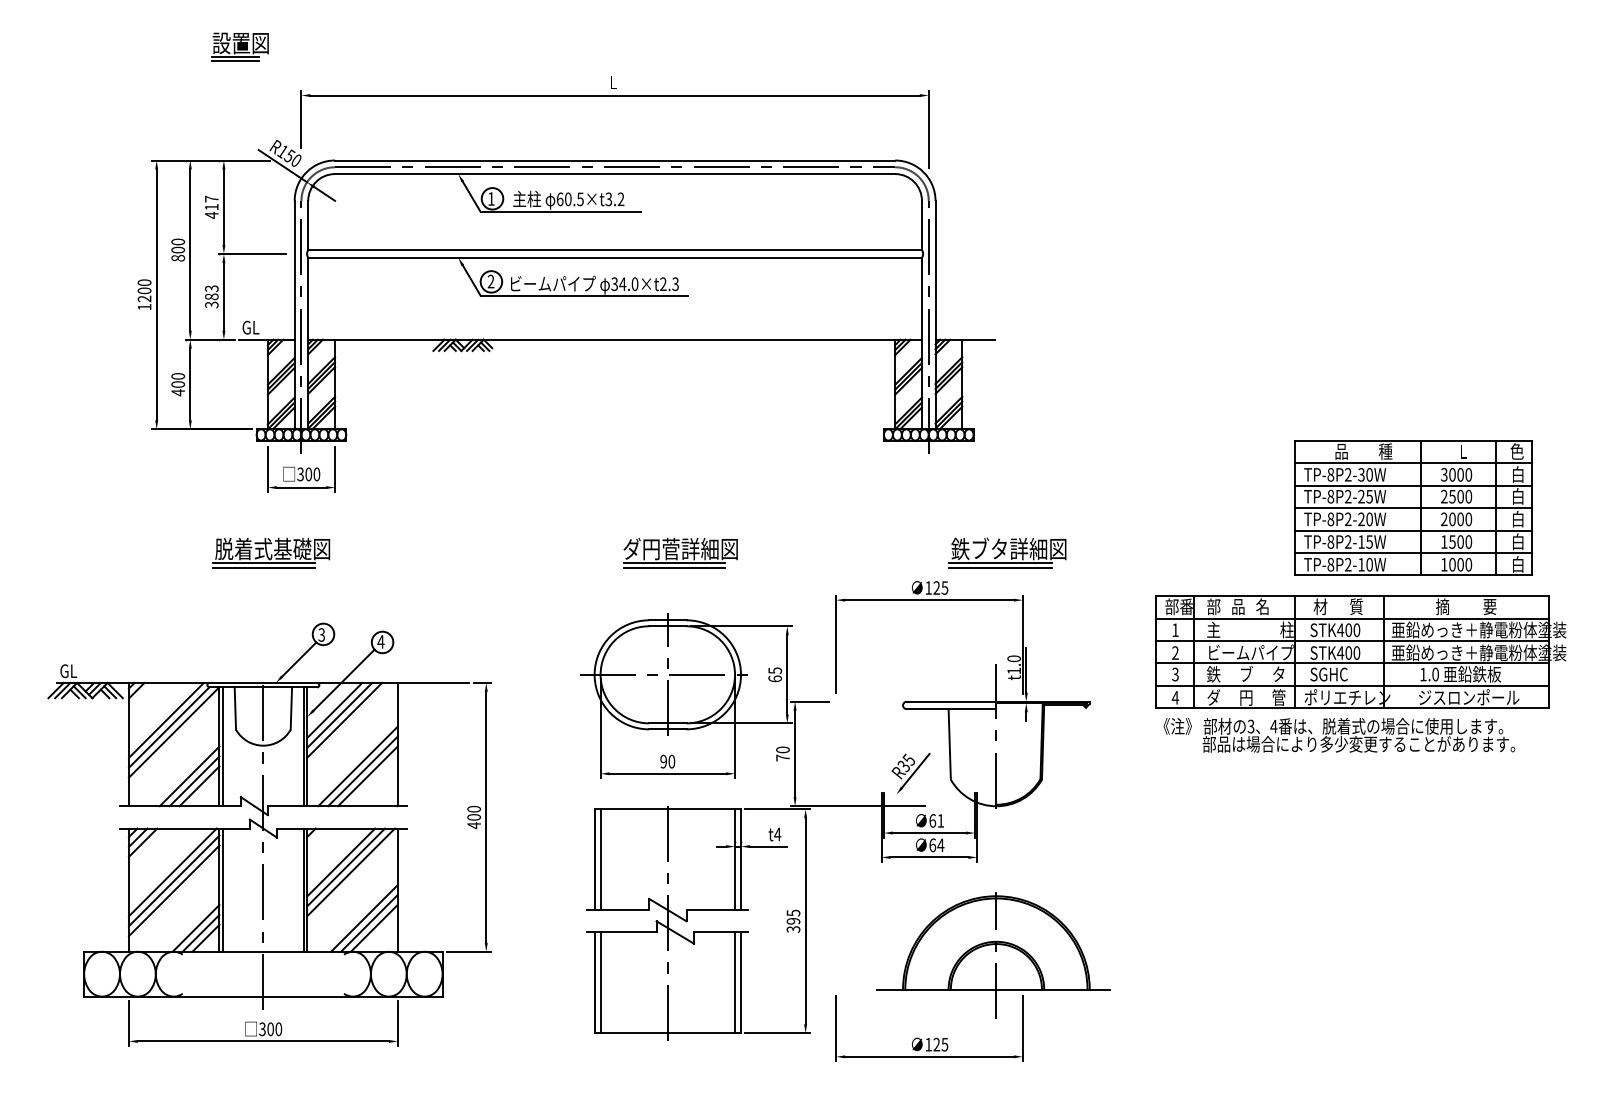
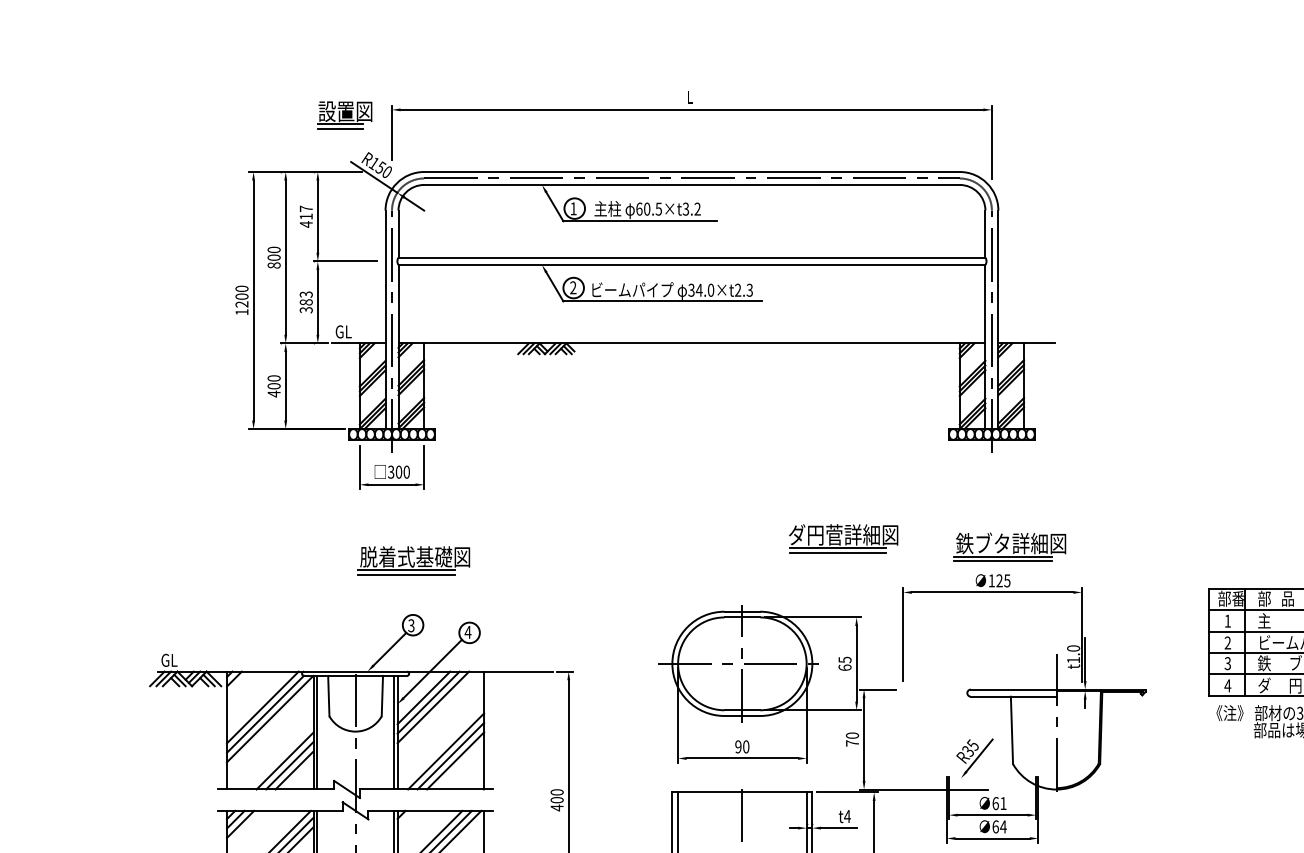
part: (239, 46) -> (344, 114), moved
part: (271, 552) -> (414, 560), moved
part: (680, 552) -> (843, 538), moved
part: (1007, 552) -> (1009, 546), moved

